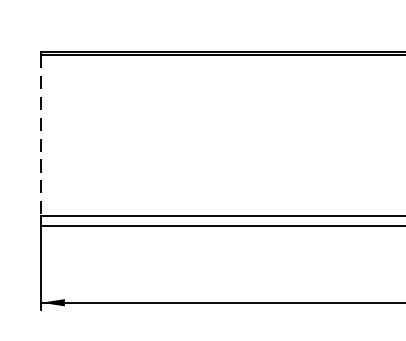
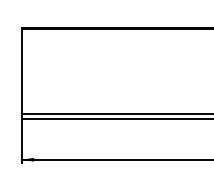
line: (40, 135) -> (21, 71), dashed -> solid

